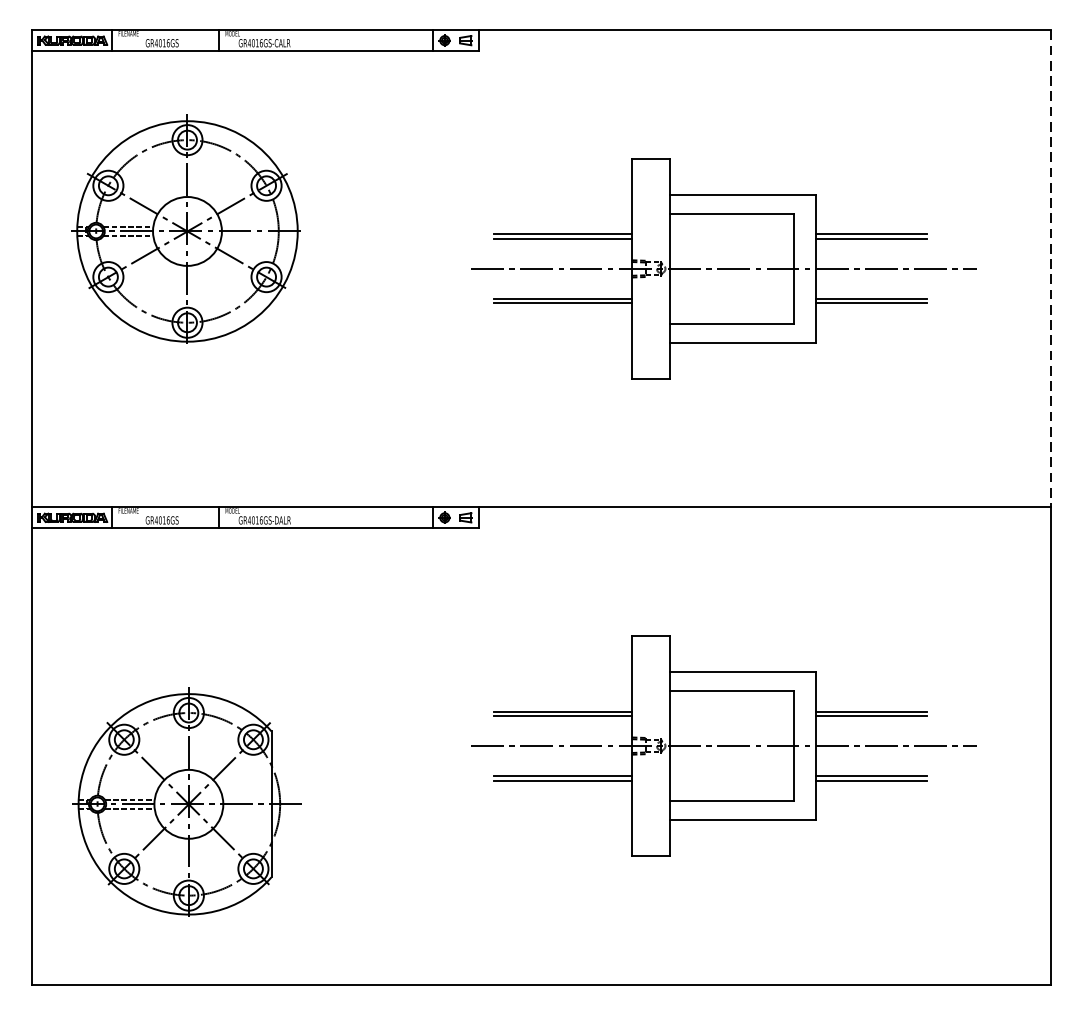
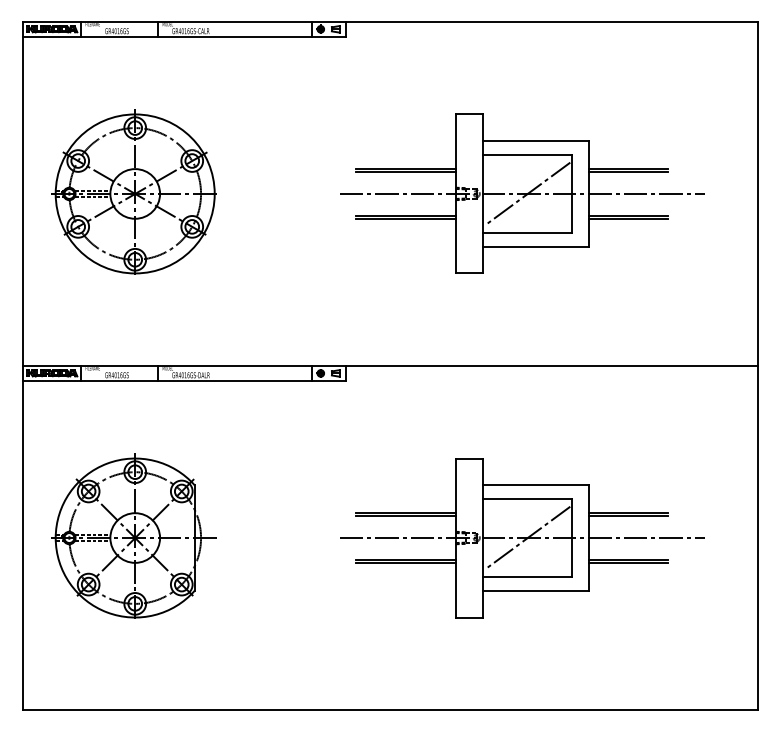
part: (185, 228) -> (133, 191), moved
line: (731, 268) -> (527, 193), added
line: (1050, 269) -> (757, 194), dashed -> solid
line: (731, 745) -> (527, 537), added
part: (186, 800) -> (133, 535), moved

